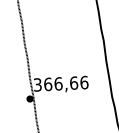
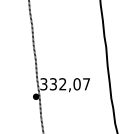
text: (65, 83) -> (69, 84), 366,66 -> 332,07

